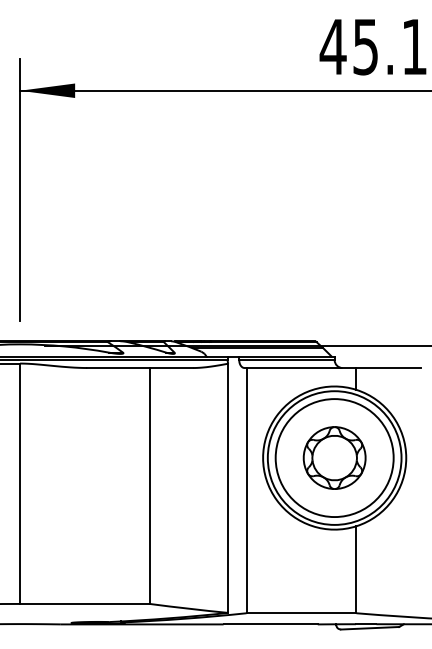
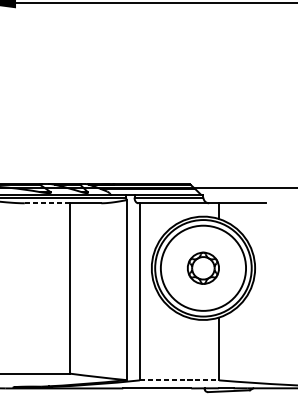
line: (119, 368) -> (48, 203), solid -> dashed
part: (334, 457) -> (203, 267), size x0.7
line: (301, 613) -> (179, 380), solid -> dashed

